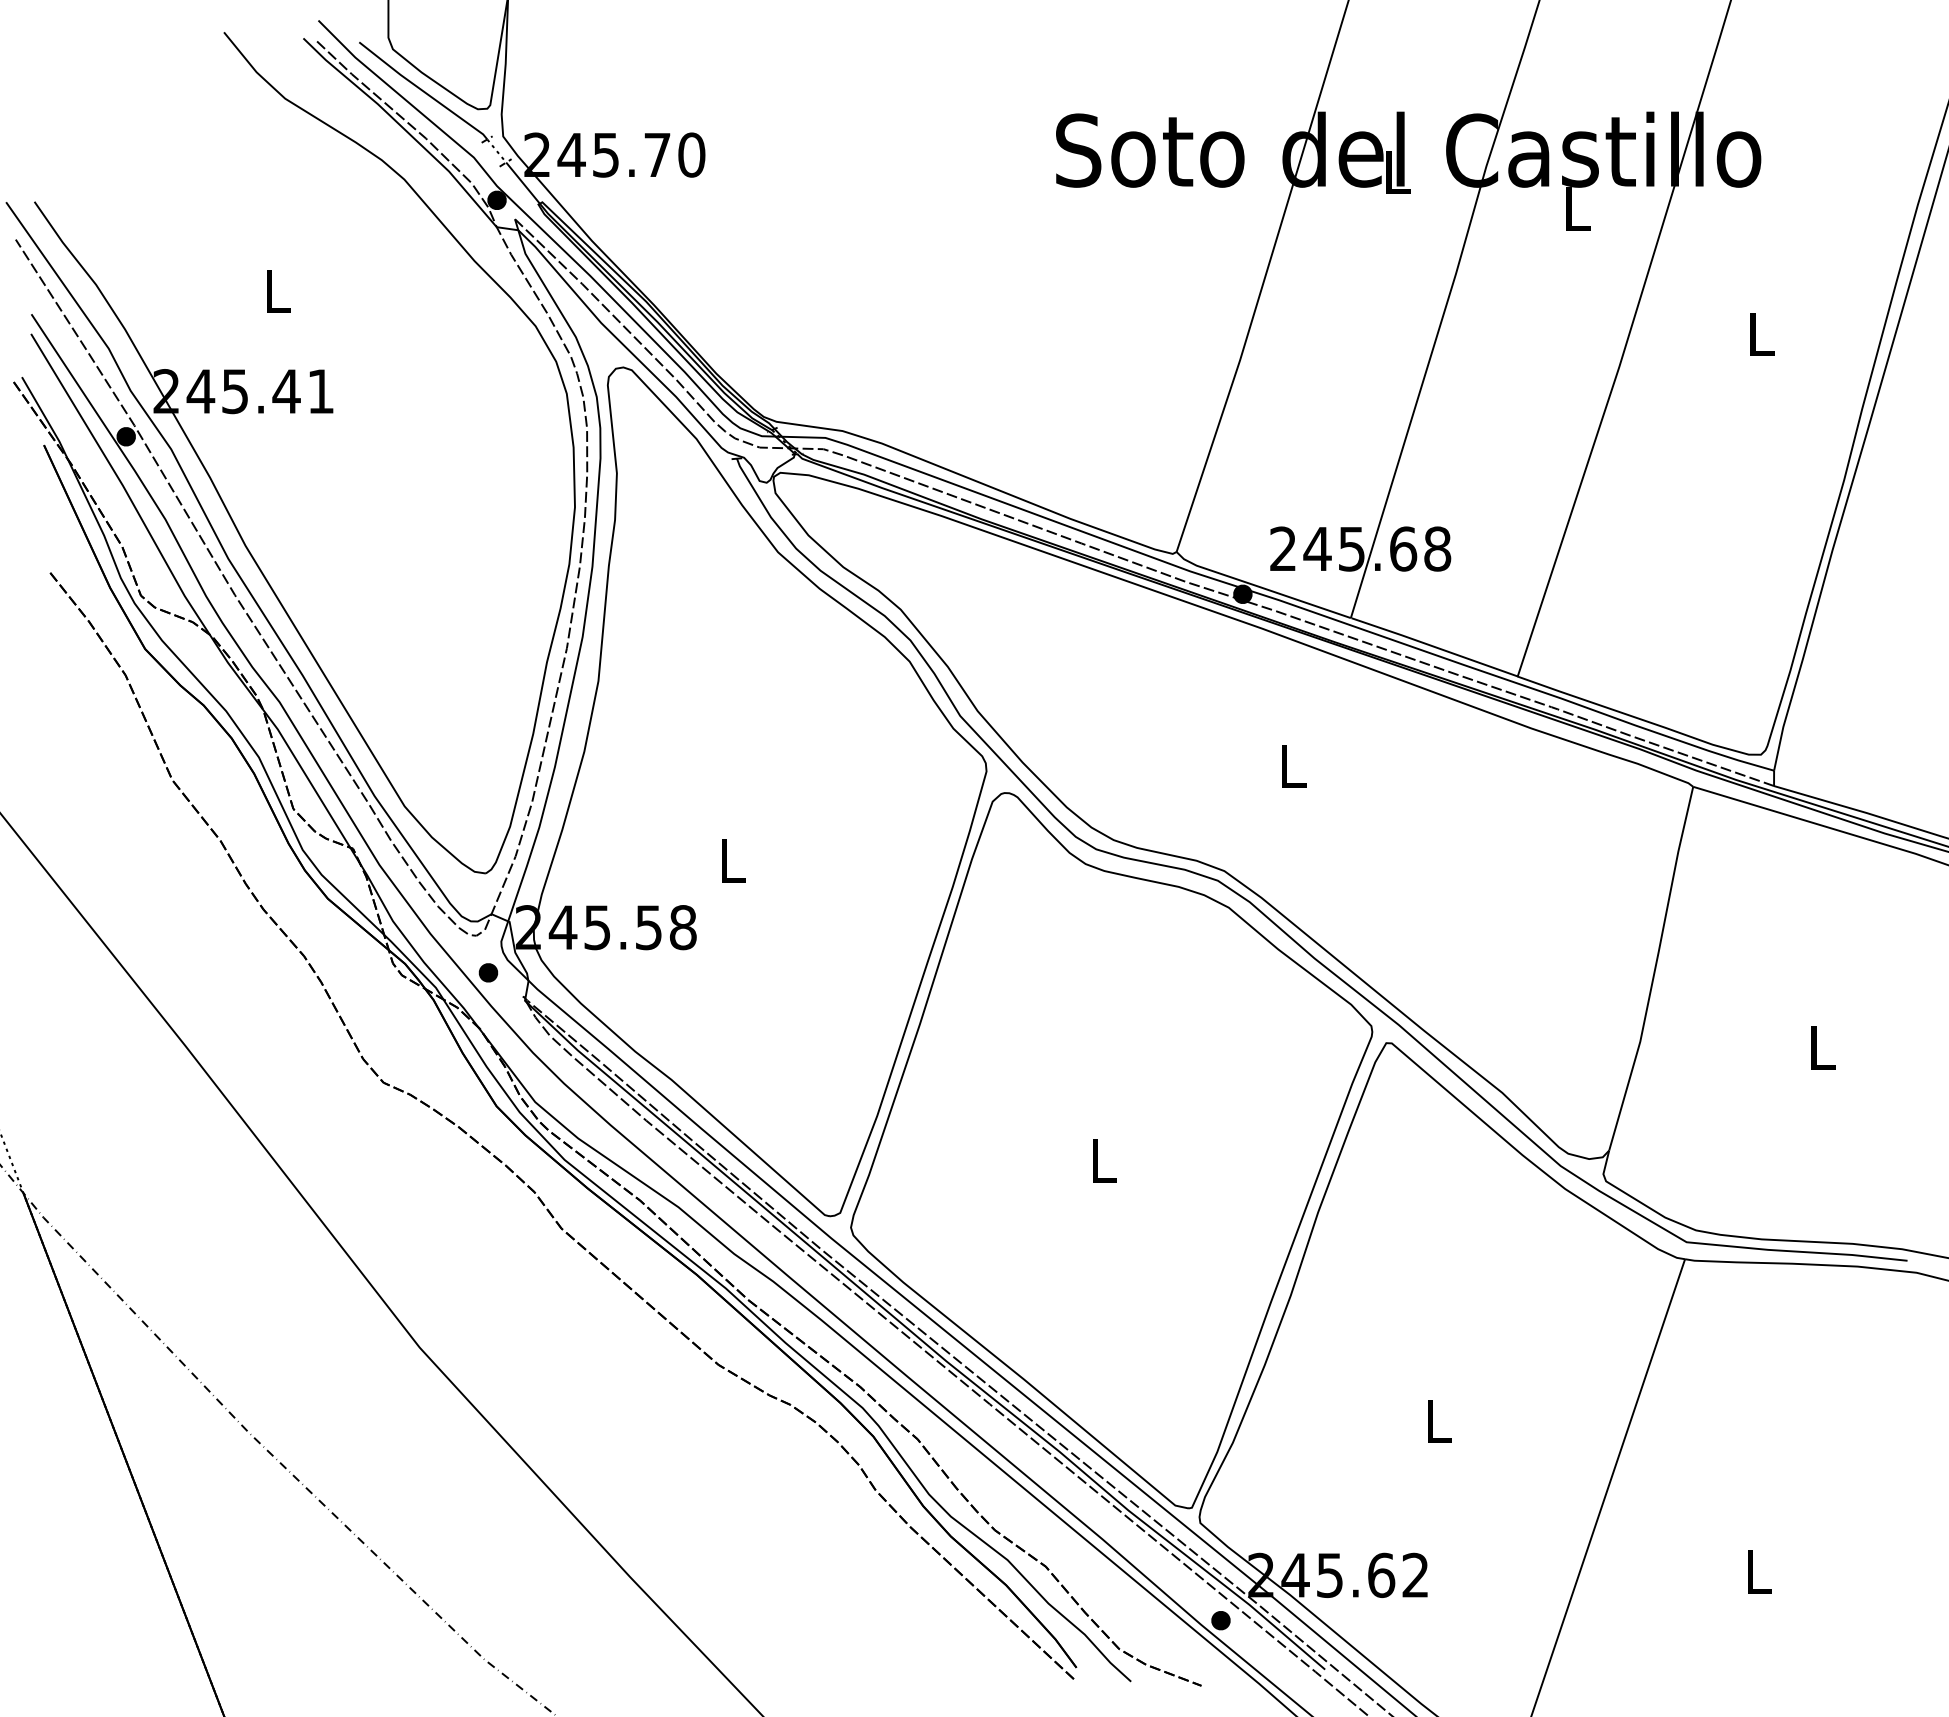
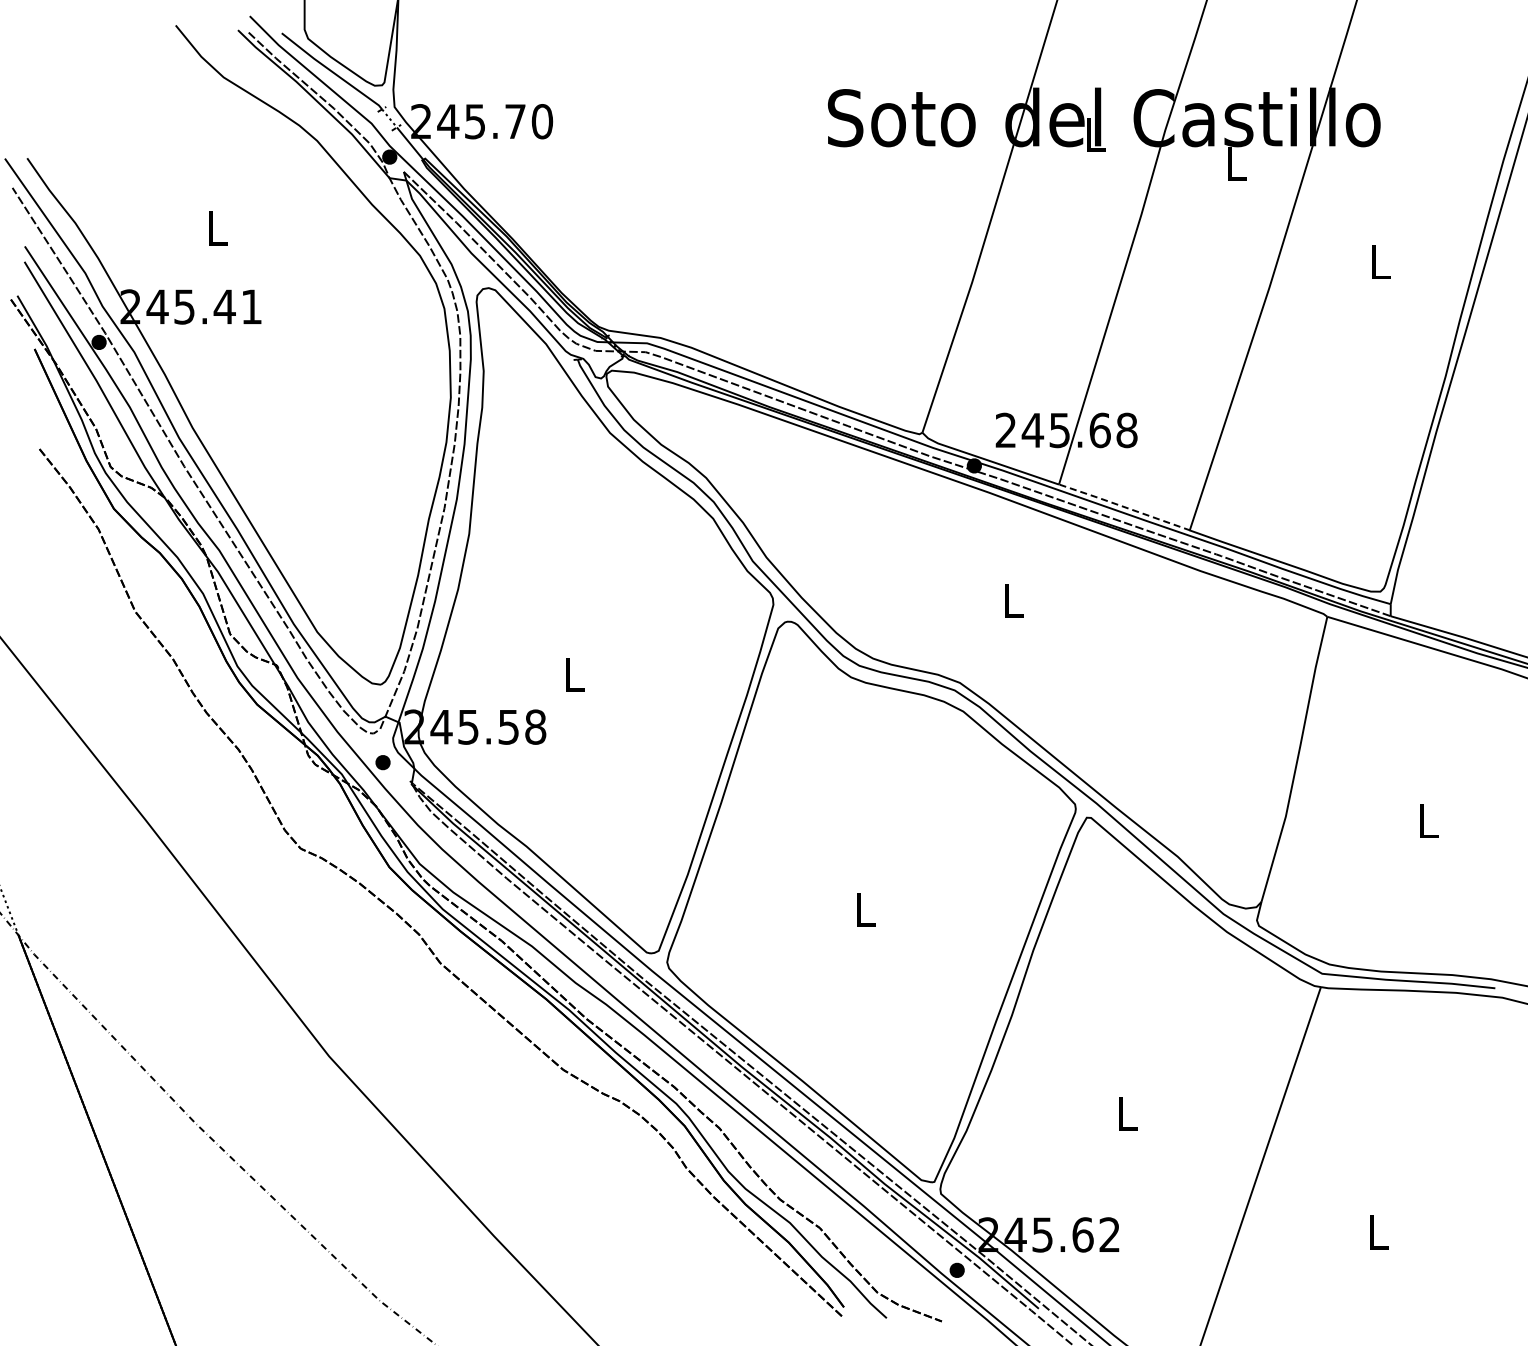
line: (1434, 647) -> (1124, 507), solid -> dashed

